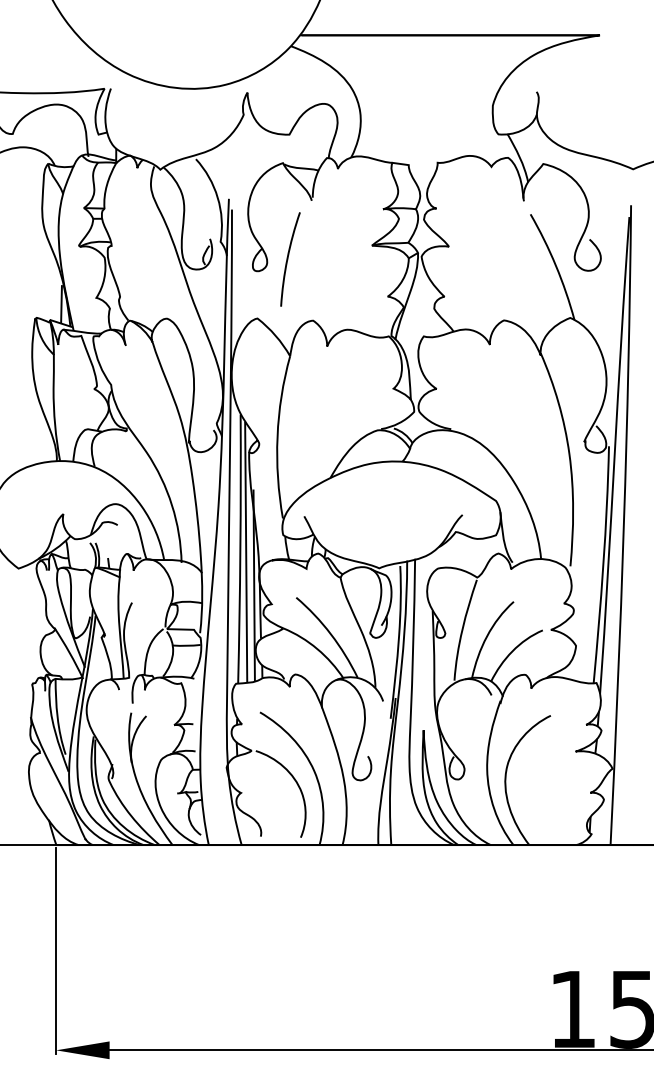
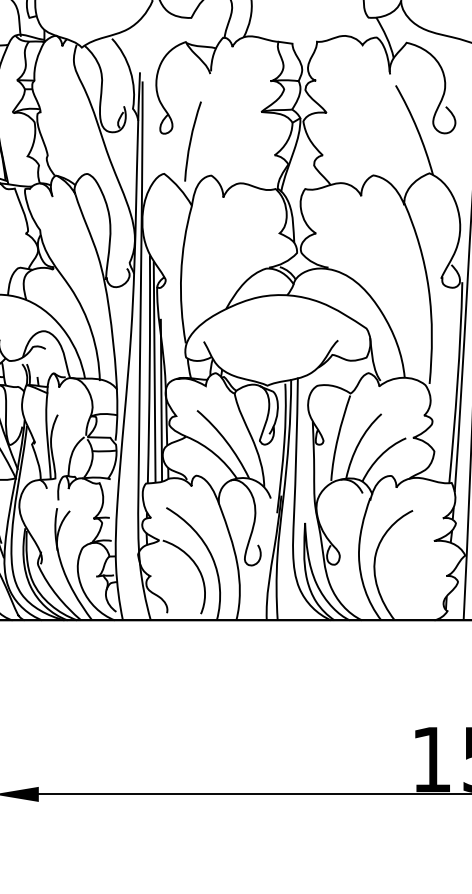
curve: (288, 259) -> (191, 141), moved

